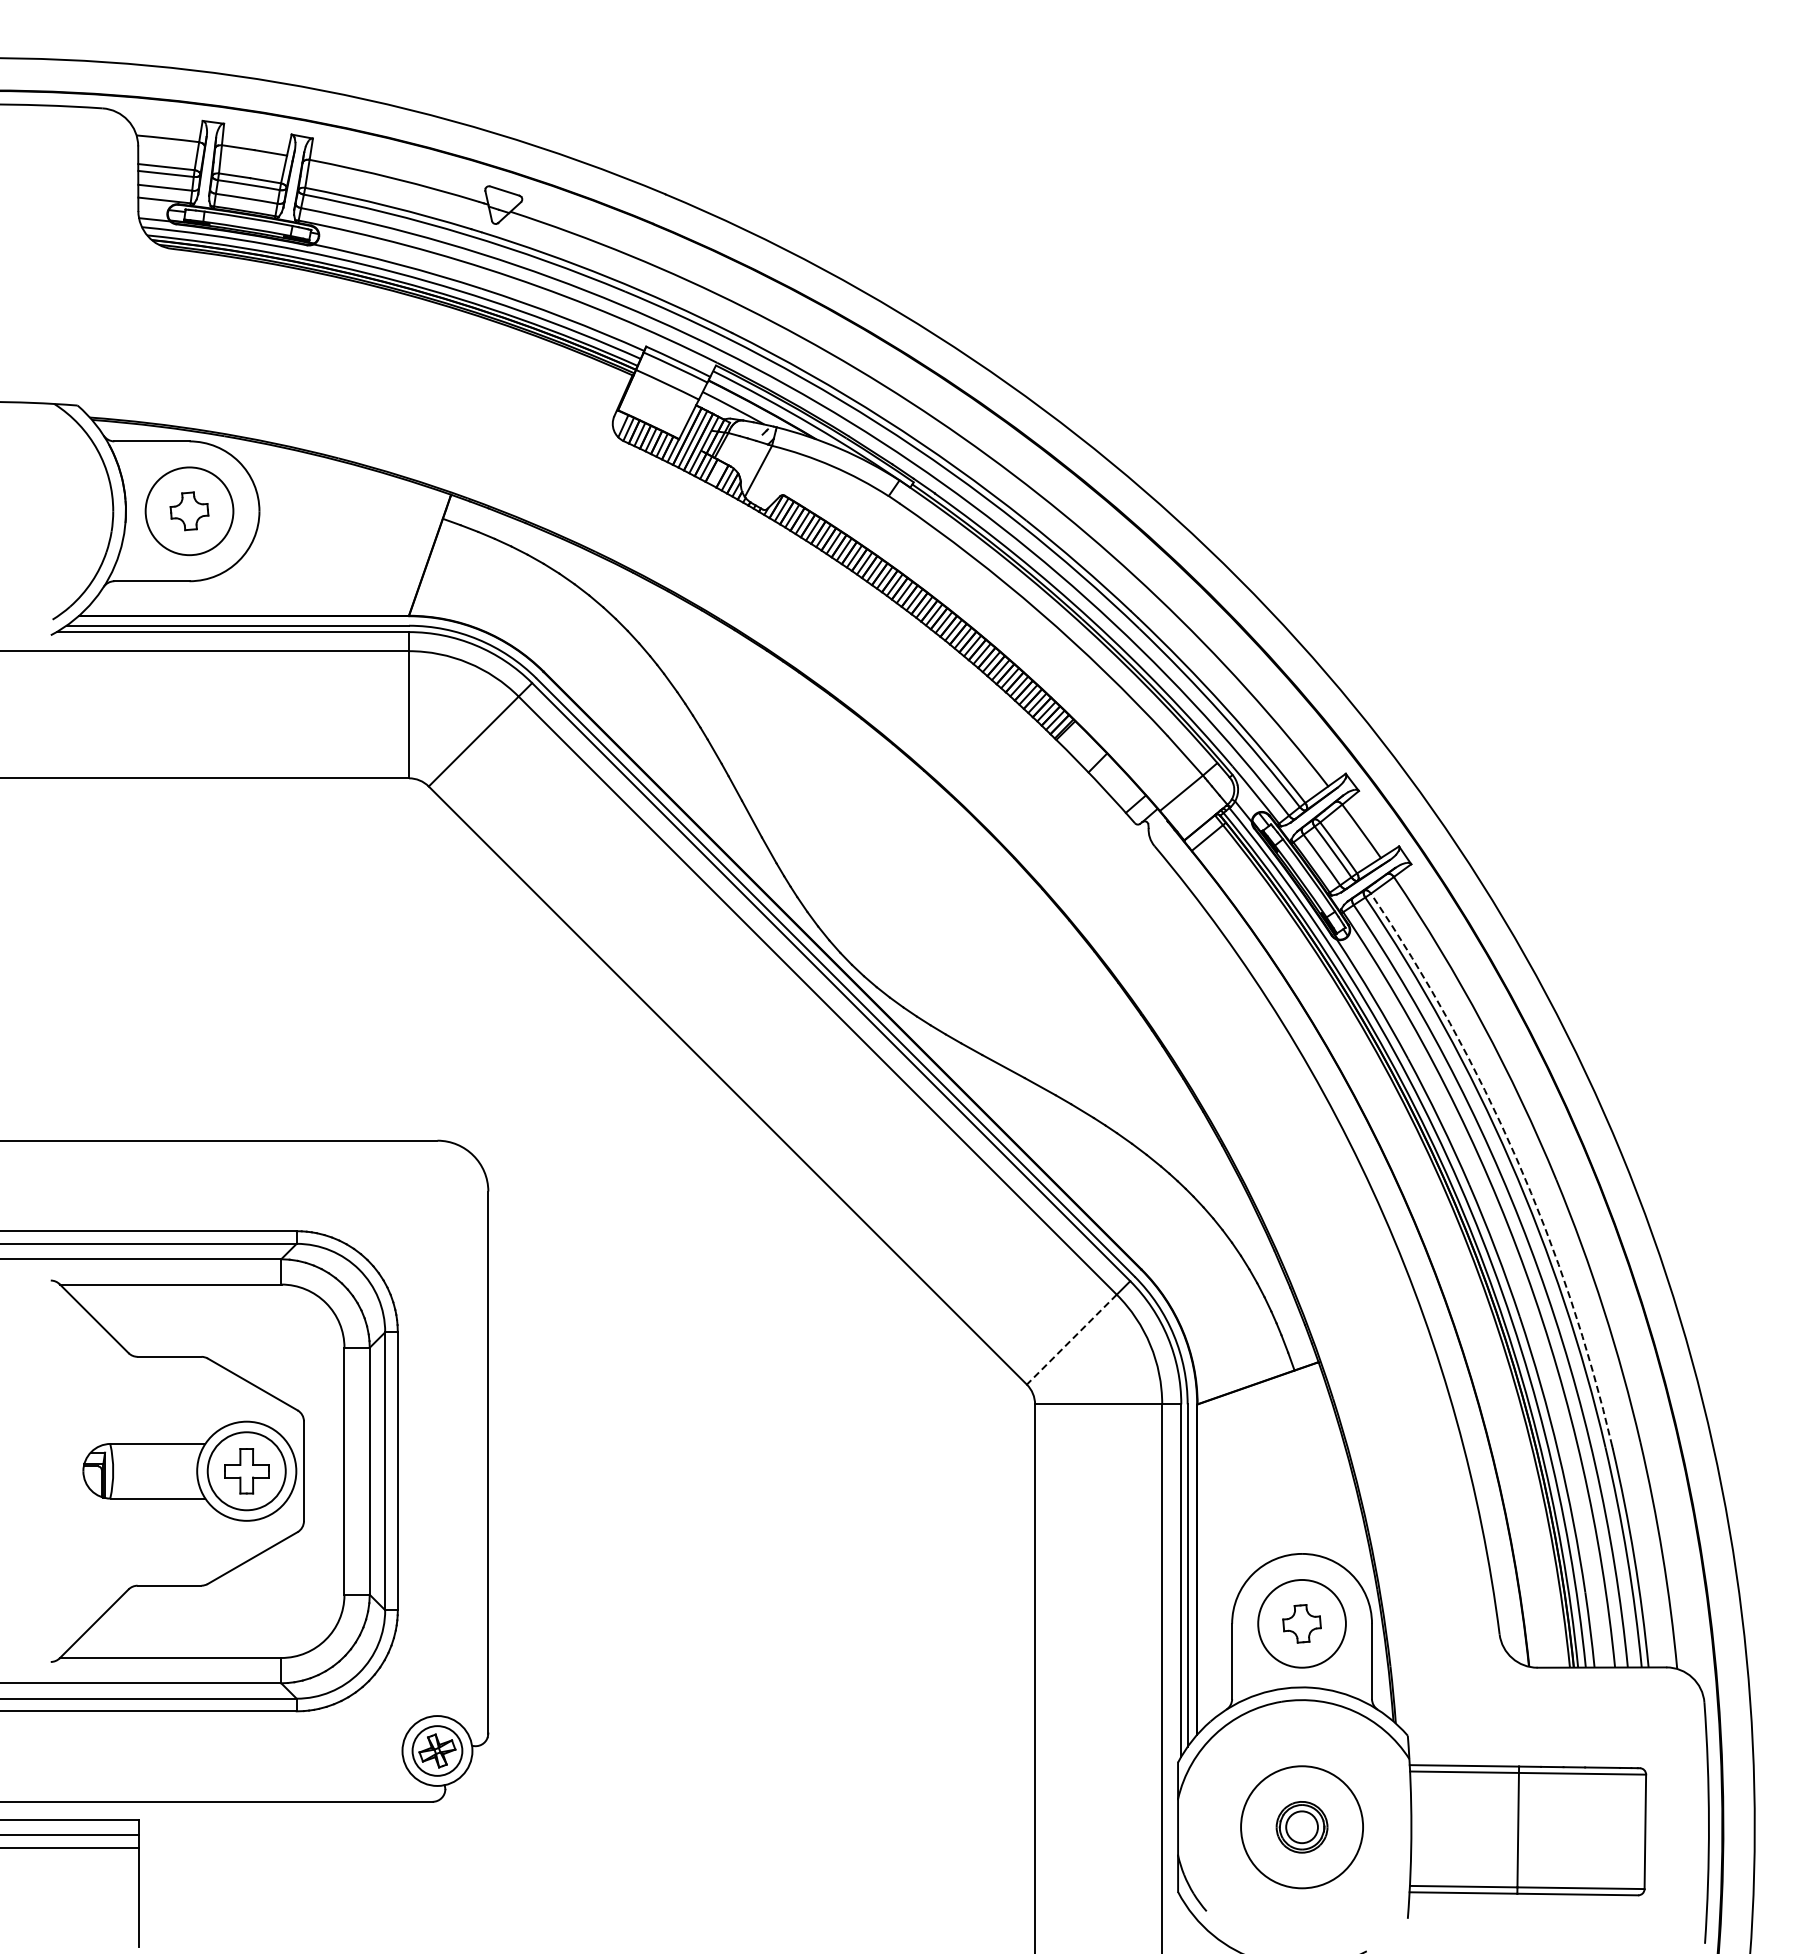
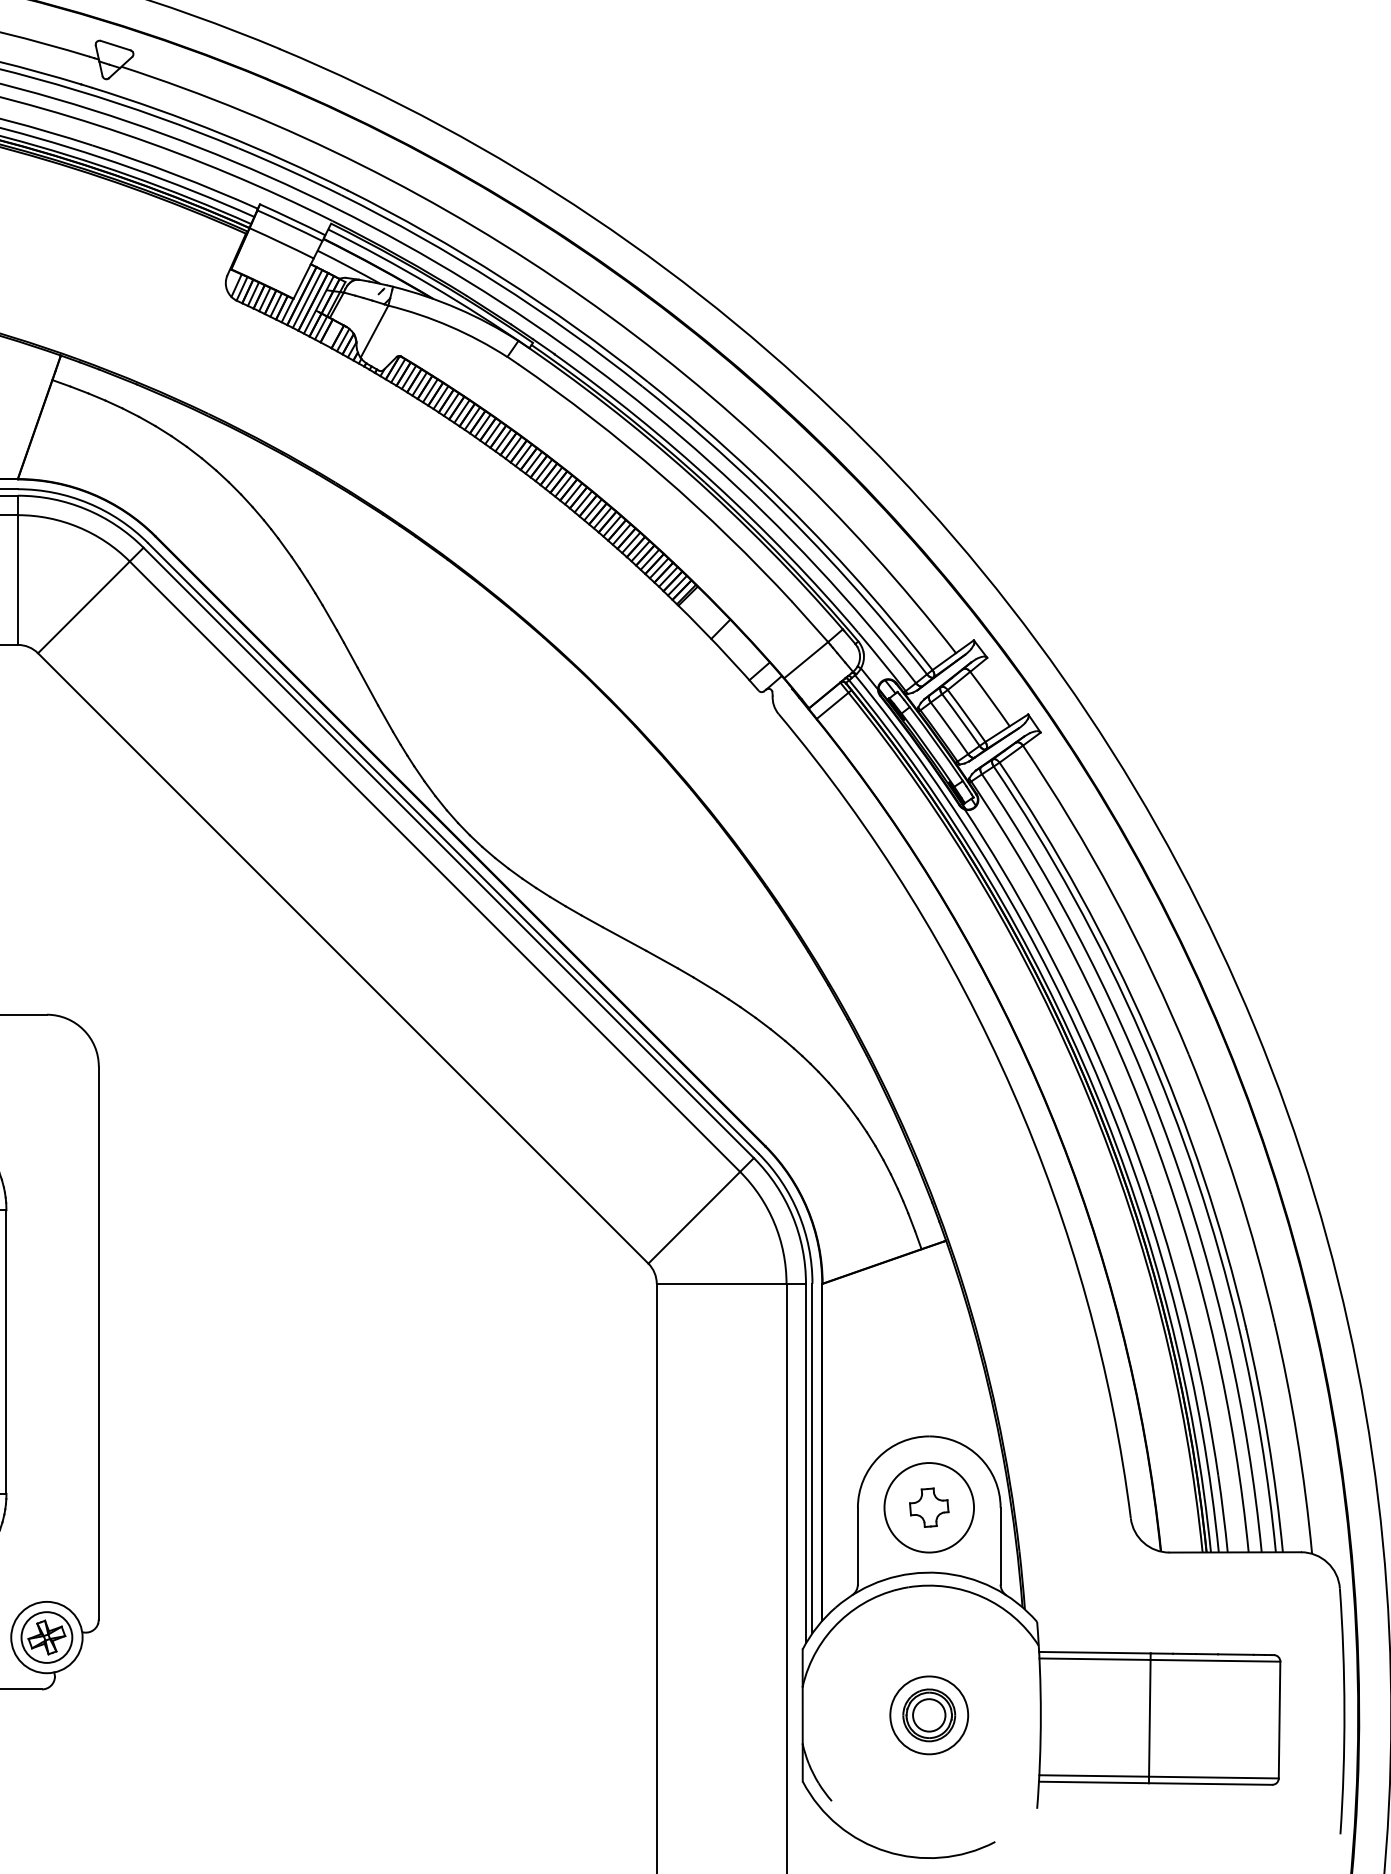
arc: (1516, 1158) -> (1148, 1032), dashed -> solid
line: (1071, 1339) -> (693, 1217), dashed -> solid
circle: (1301, 1827) -> (928, 1715), size x0.62

